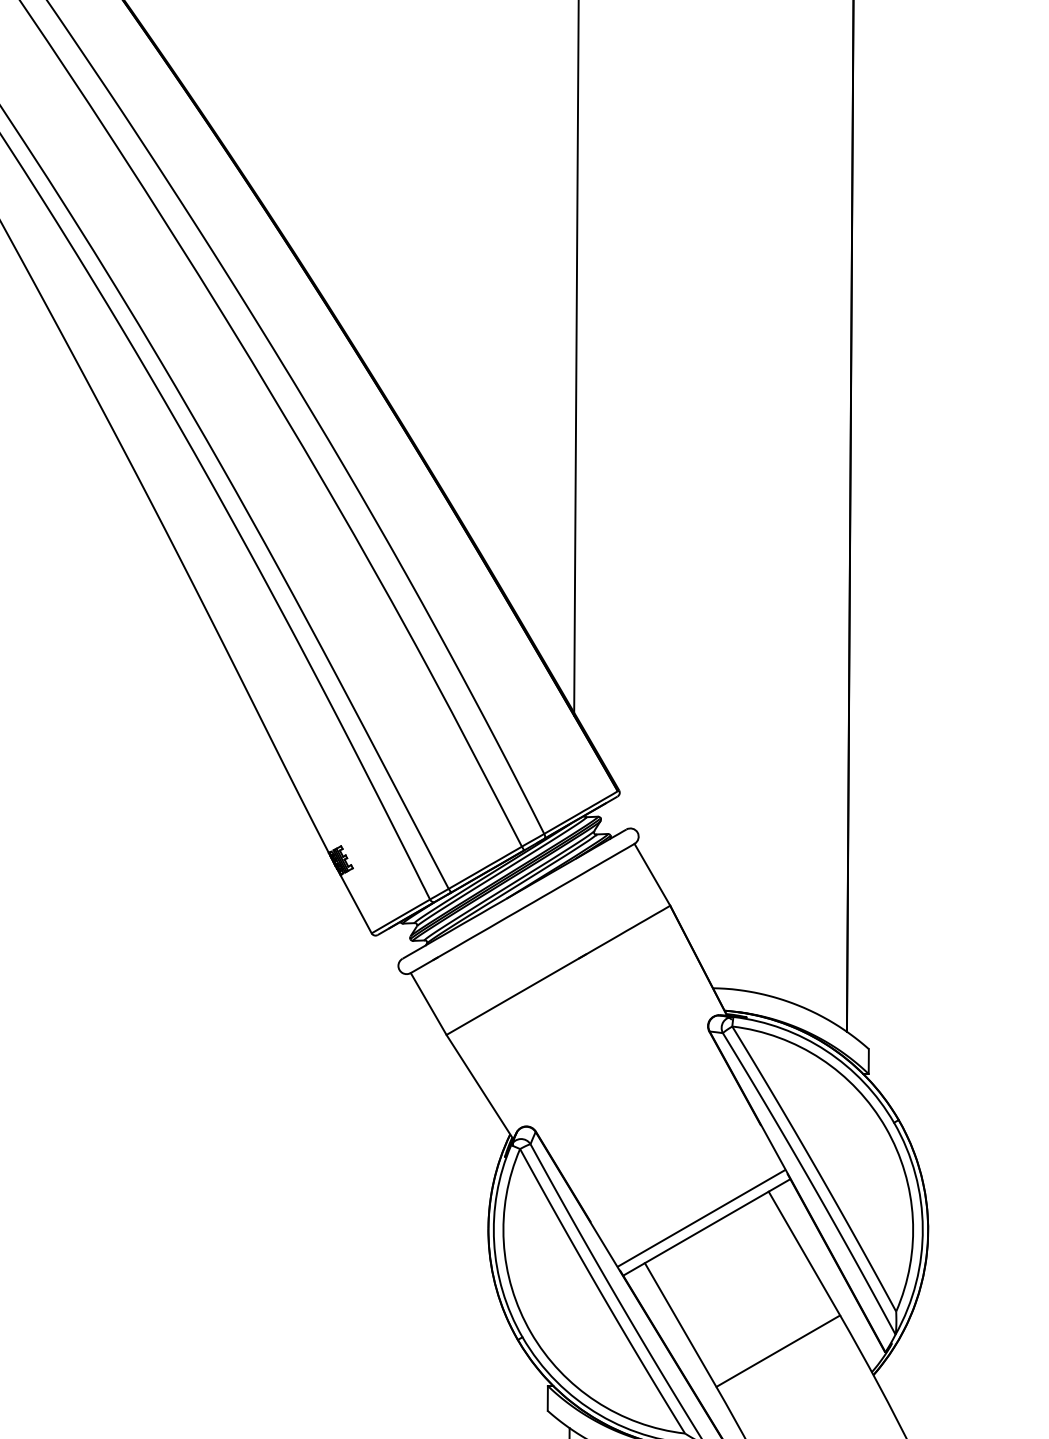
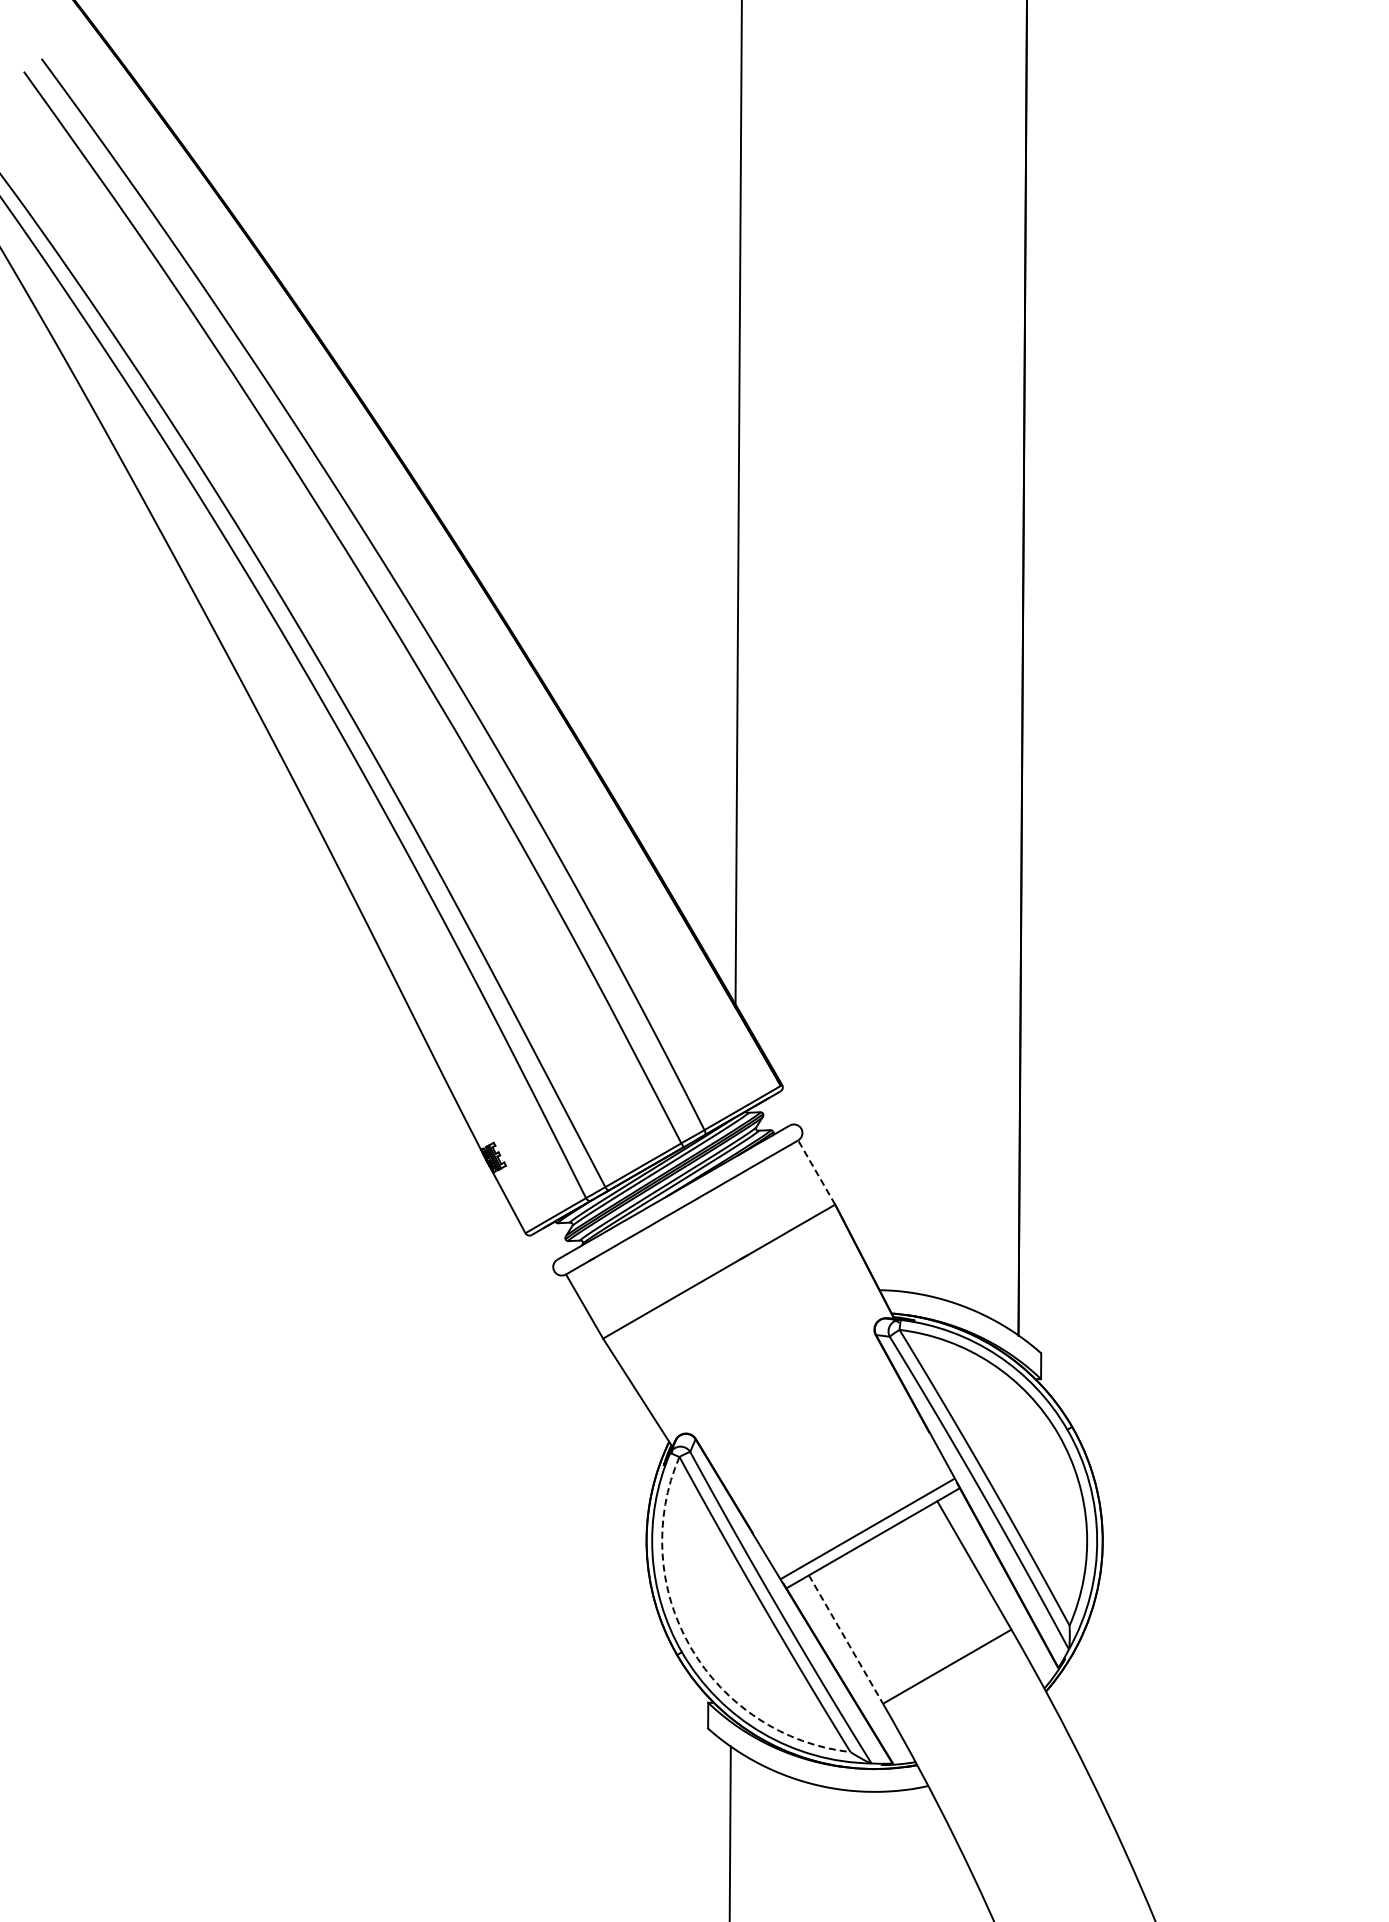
line: (652, 874) -> (816, 1172), solid -> dashed
line: (681, 1325) -> (846, 1640), solid -> dashed
arc: (530, 1332) -> (690, 1647), solid -> dashed

